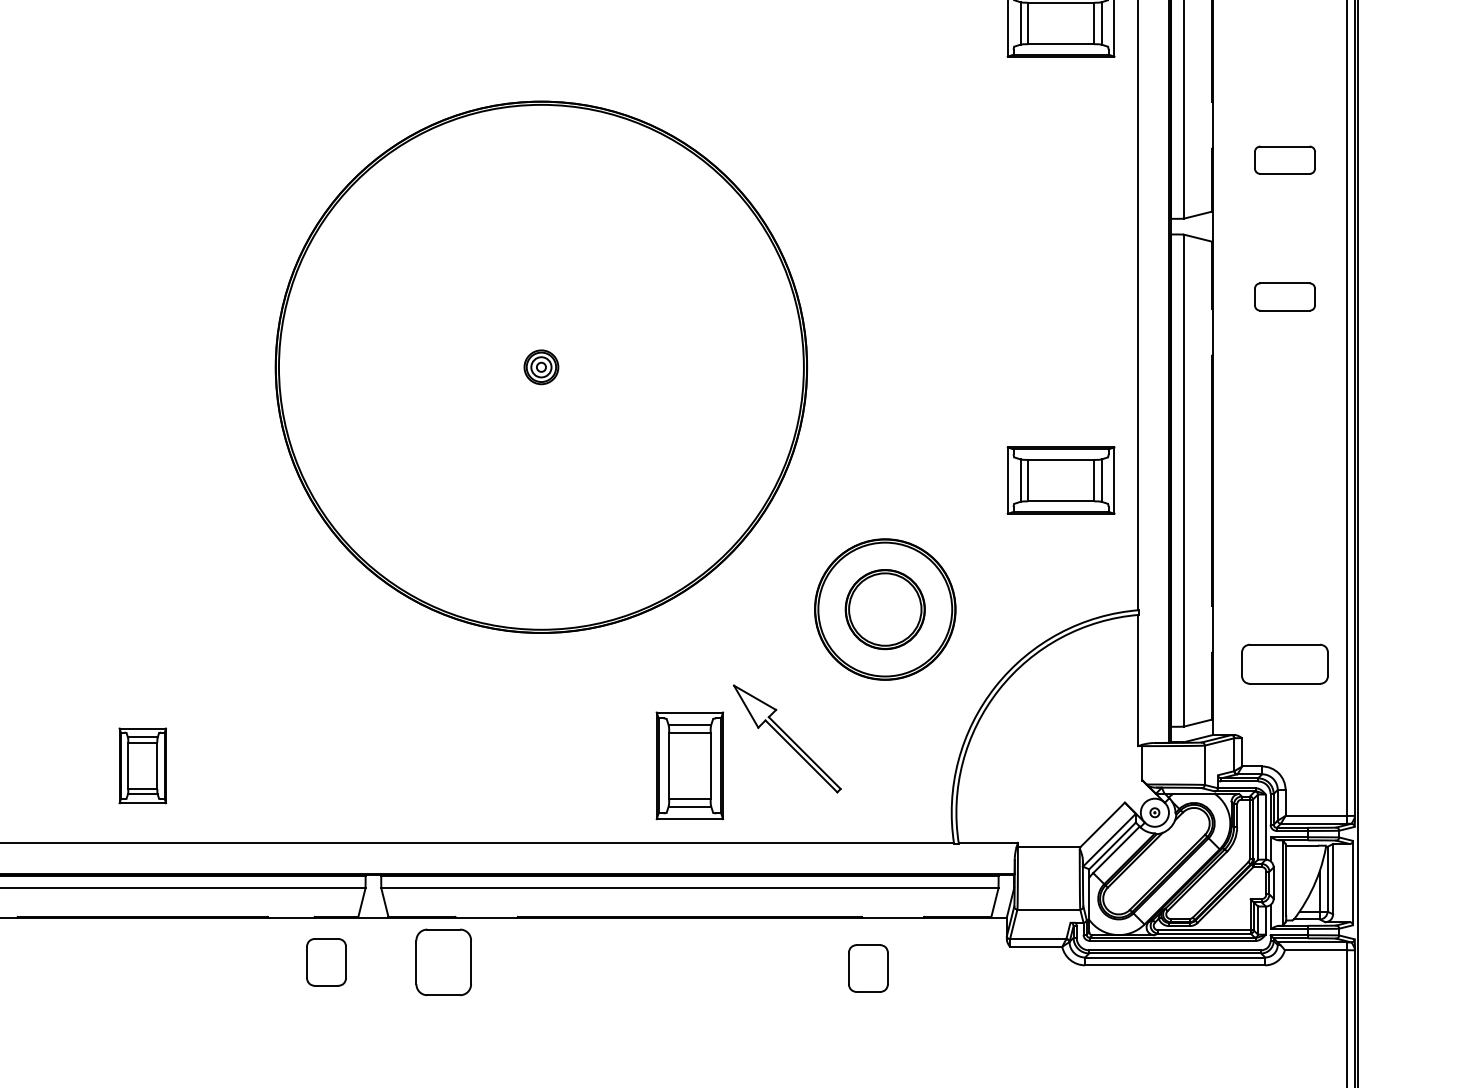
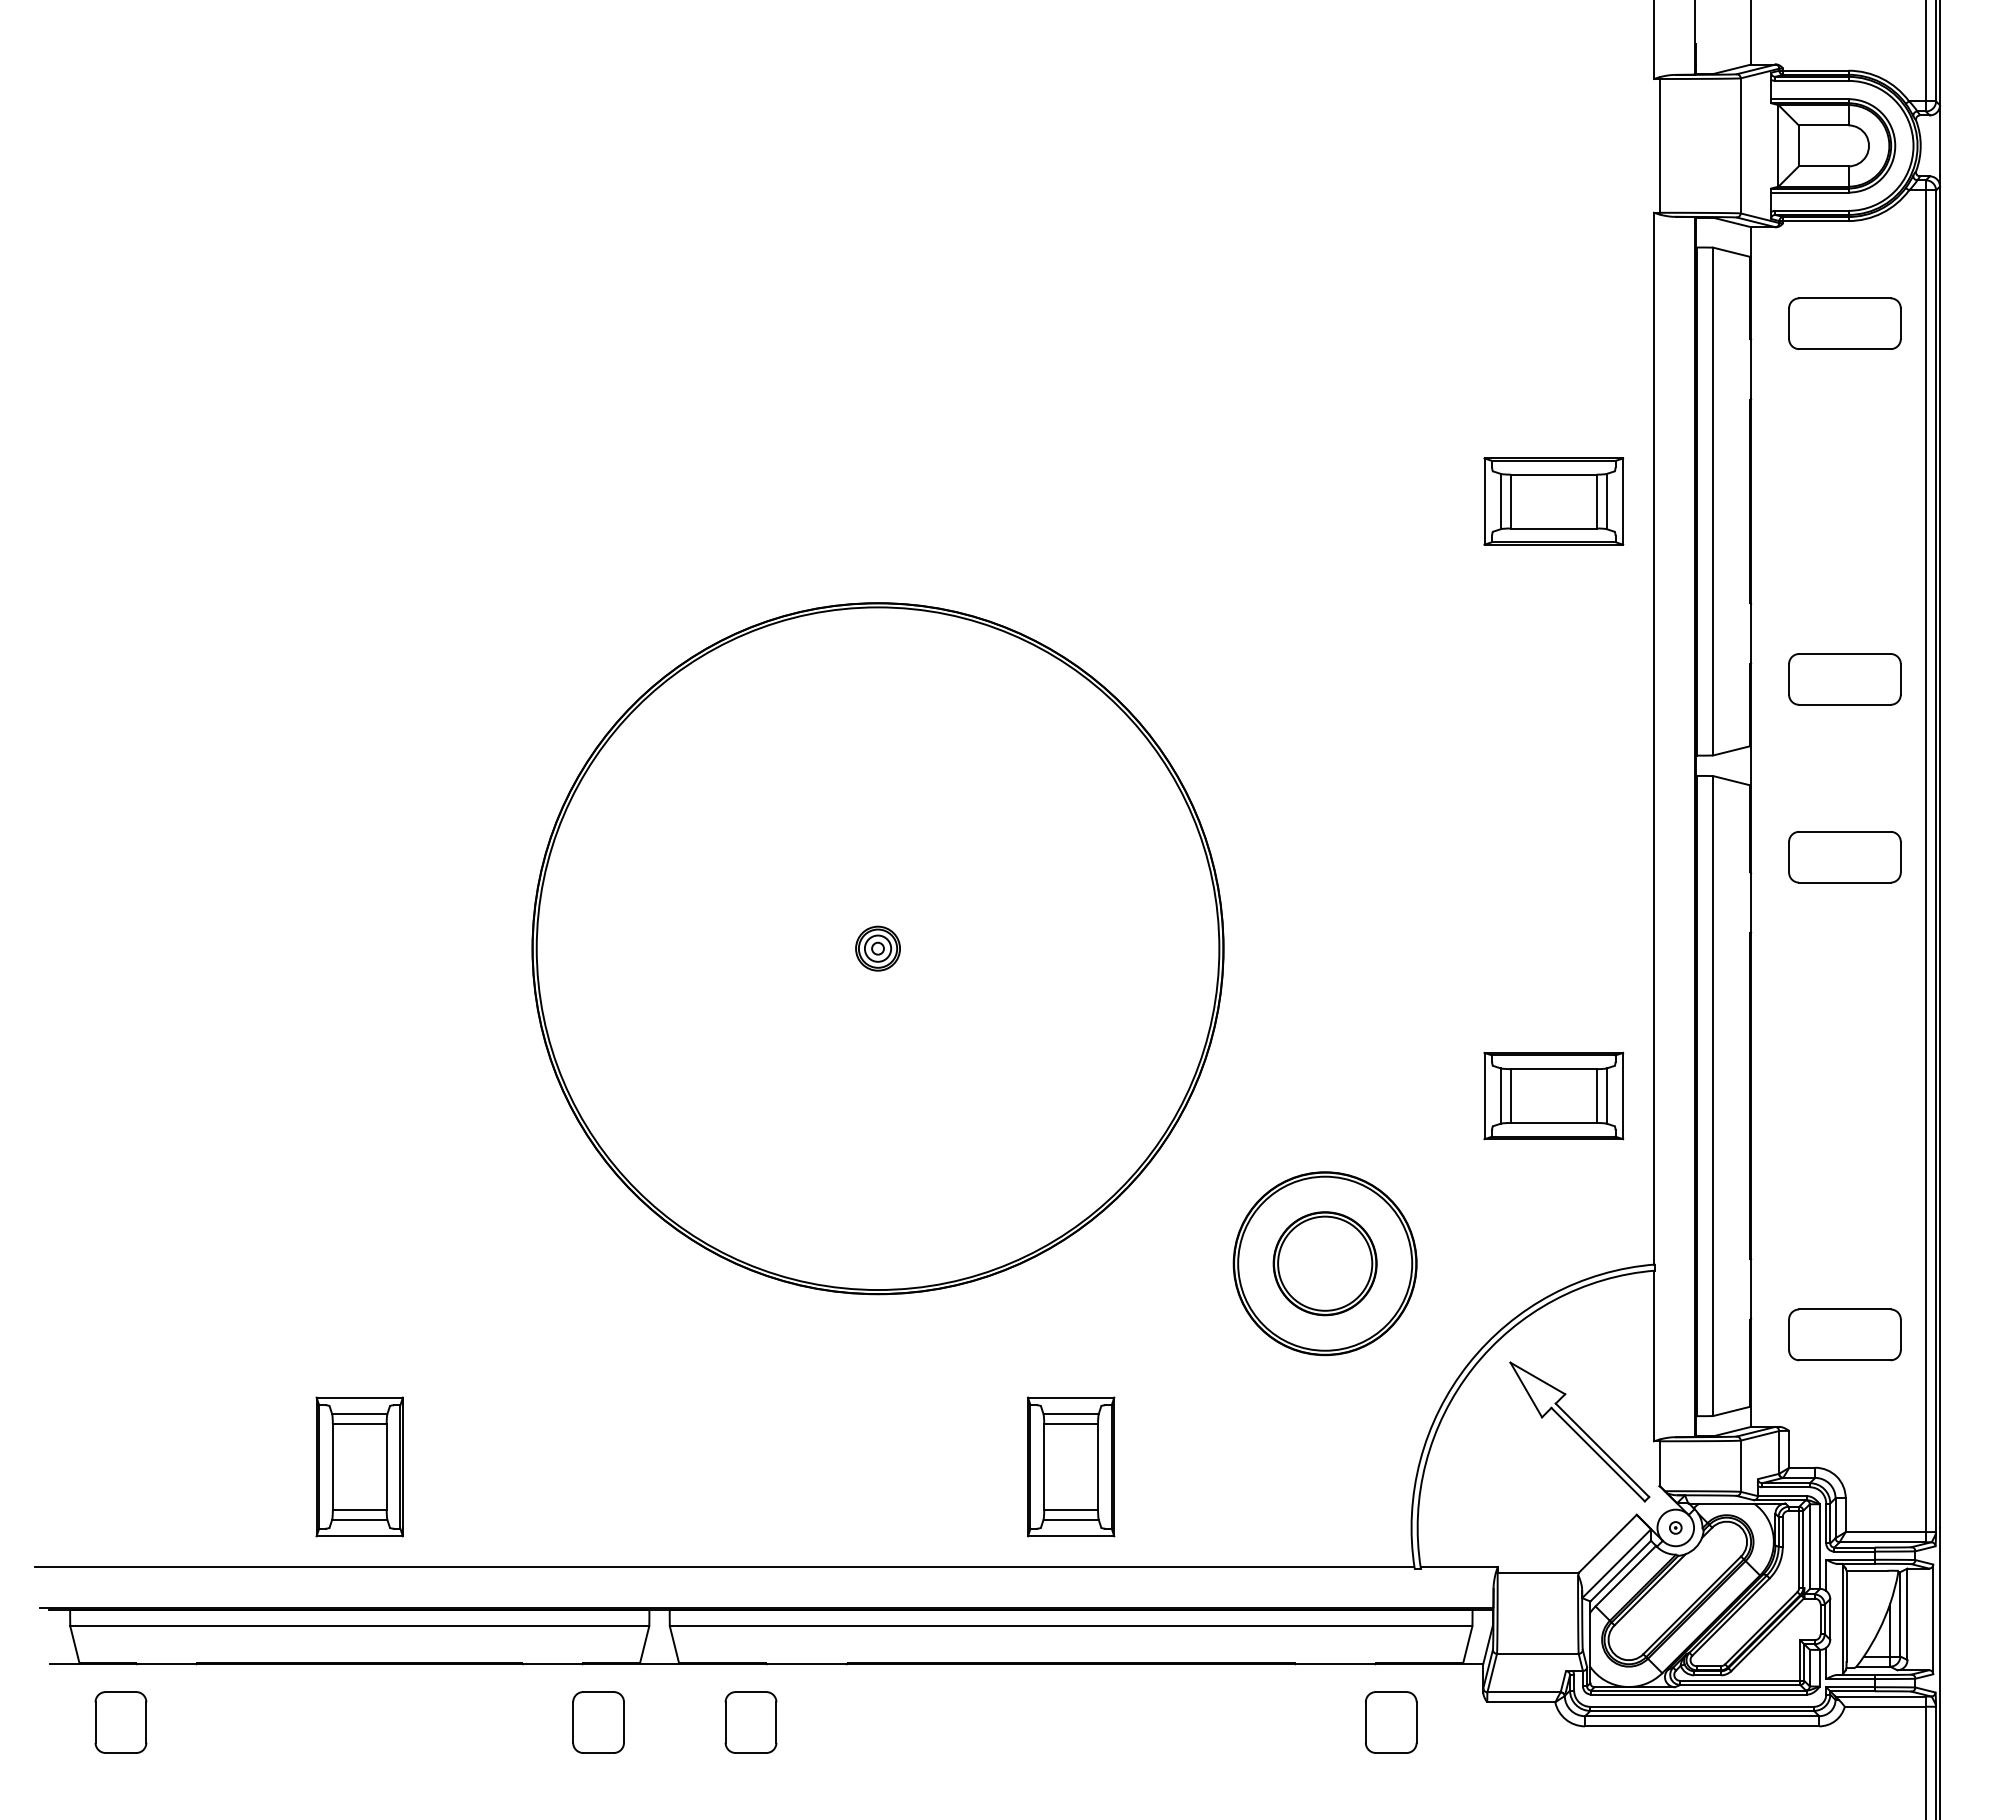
part: (1284, 160) -> (1844, 679), size x1.43
part: (1284, 297) -> (1844, 857), size x1.43
part: (787, 738) -> (1579, 1431), moved
part: (142, 765) -> (359, 1466), size x1.43
part: (443, 962) -> (750, 1722), size x0.71
part: (868, 968) -> (1391, 1722), moved

